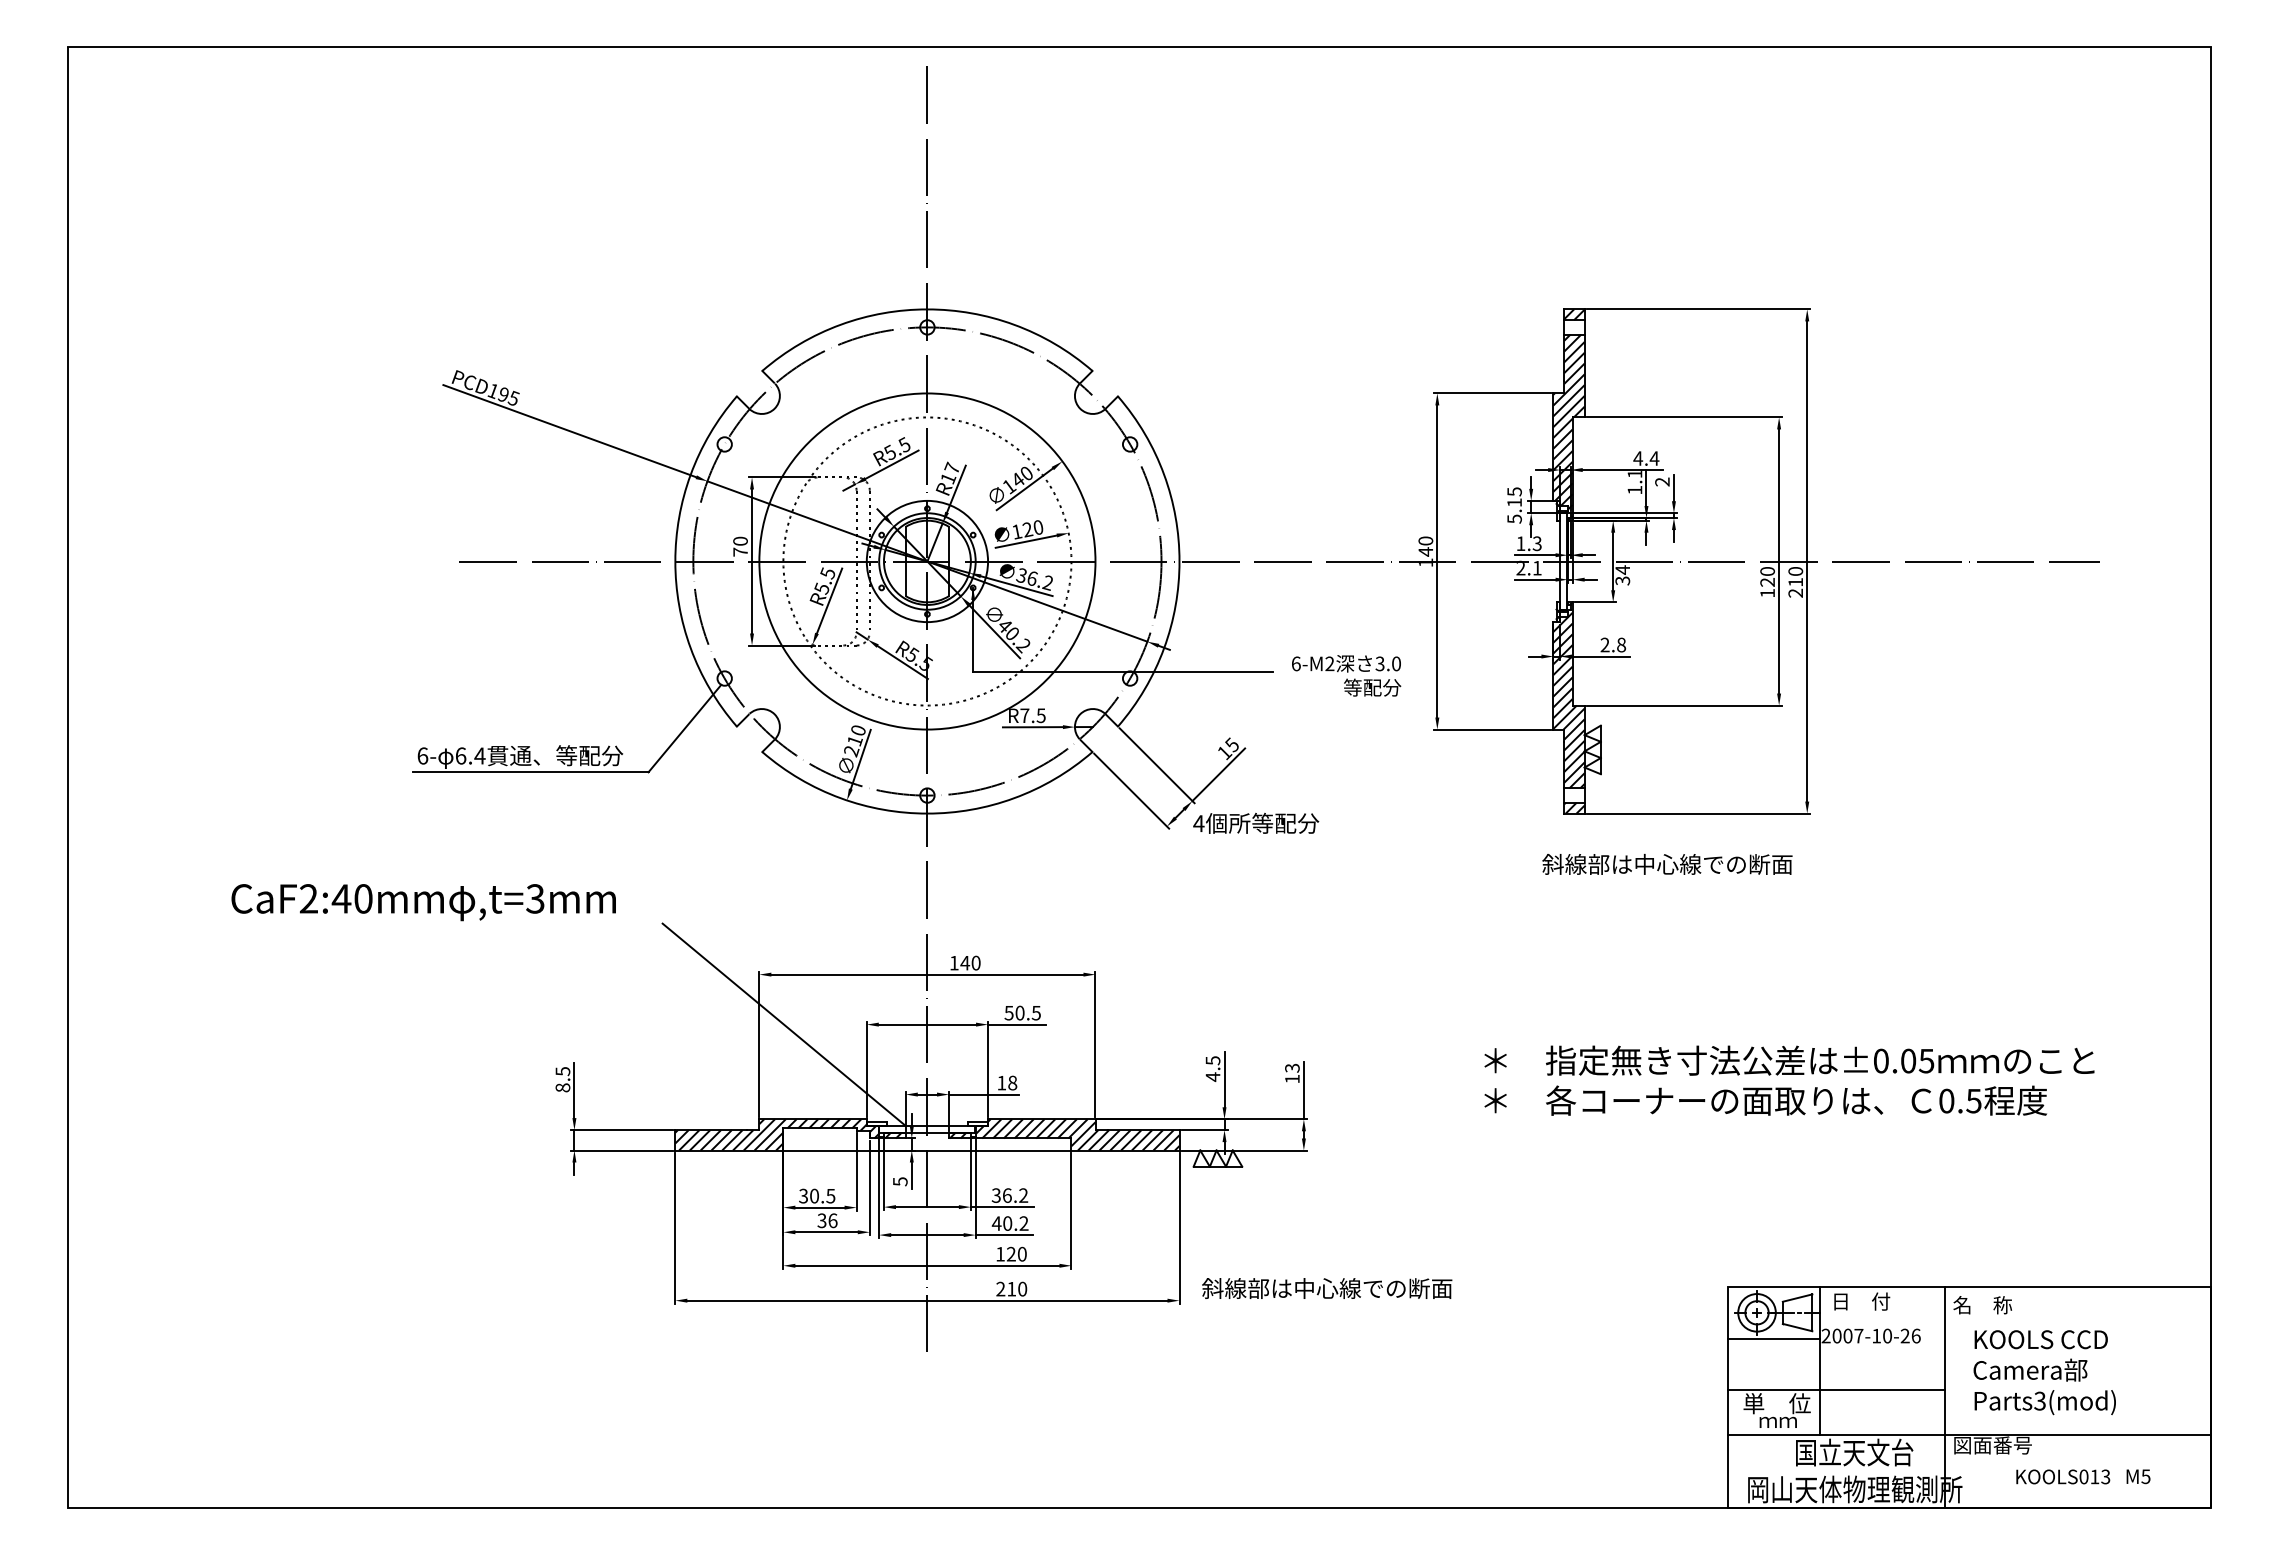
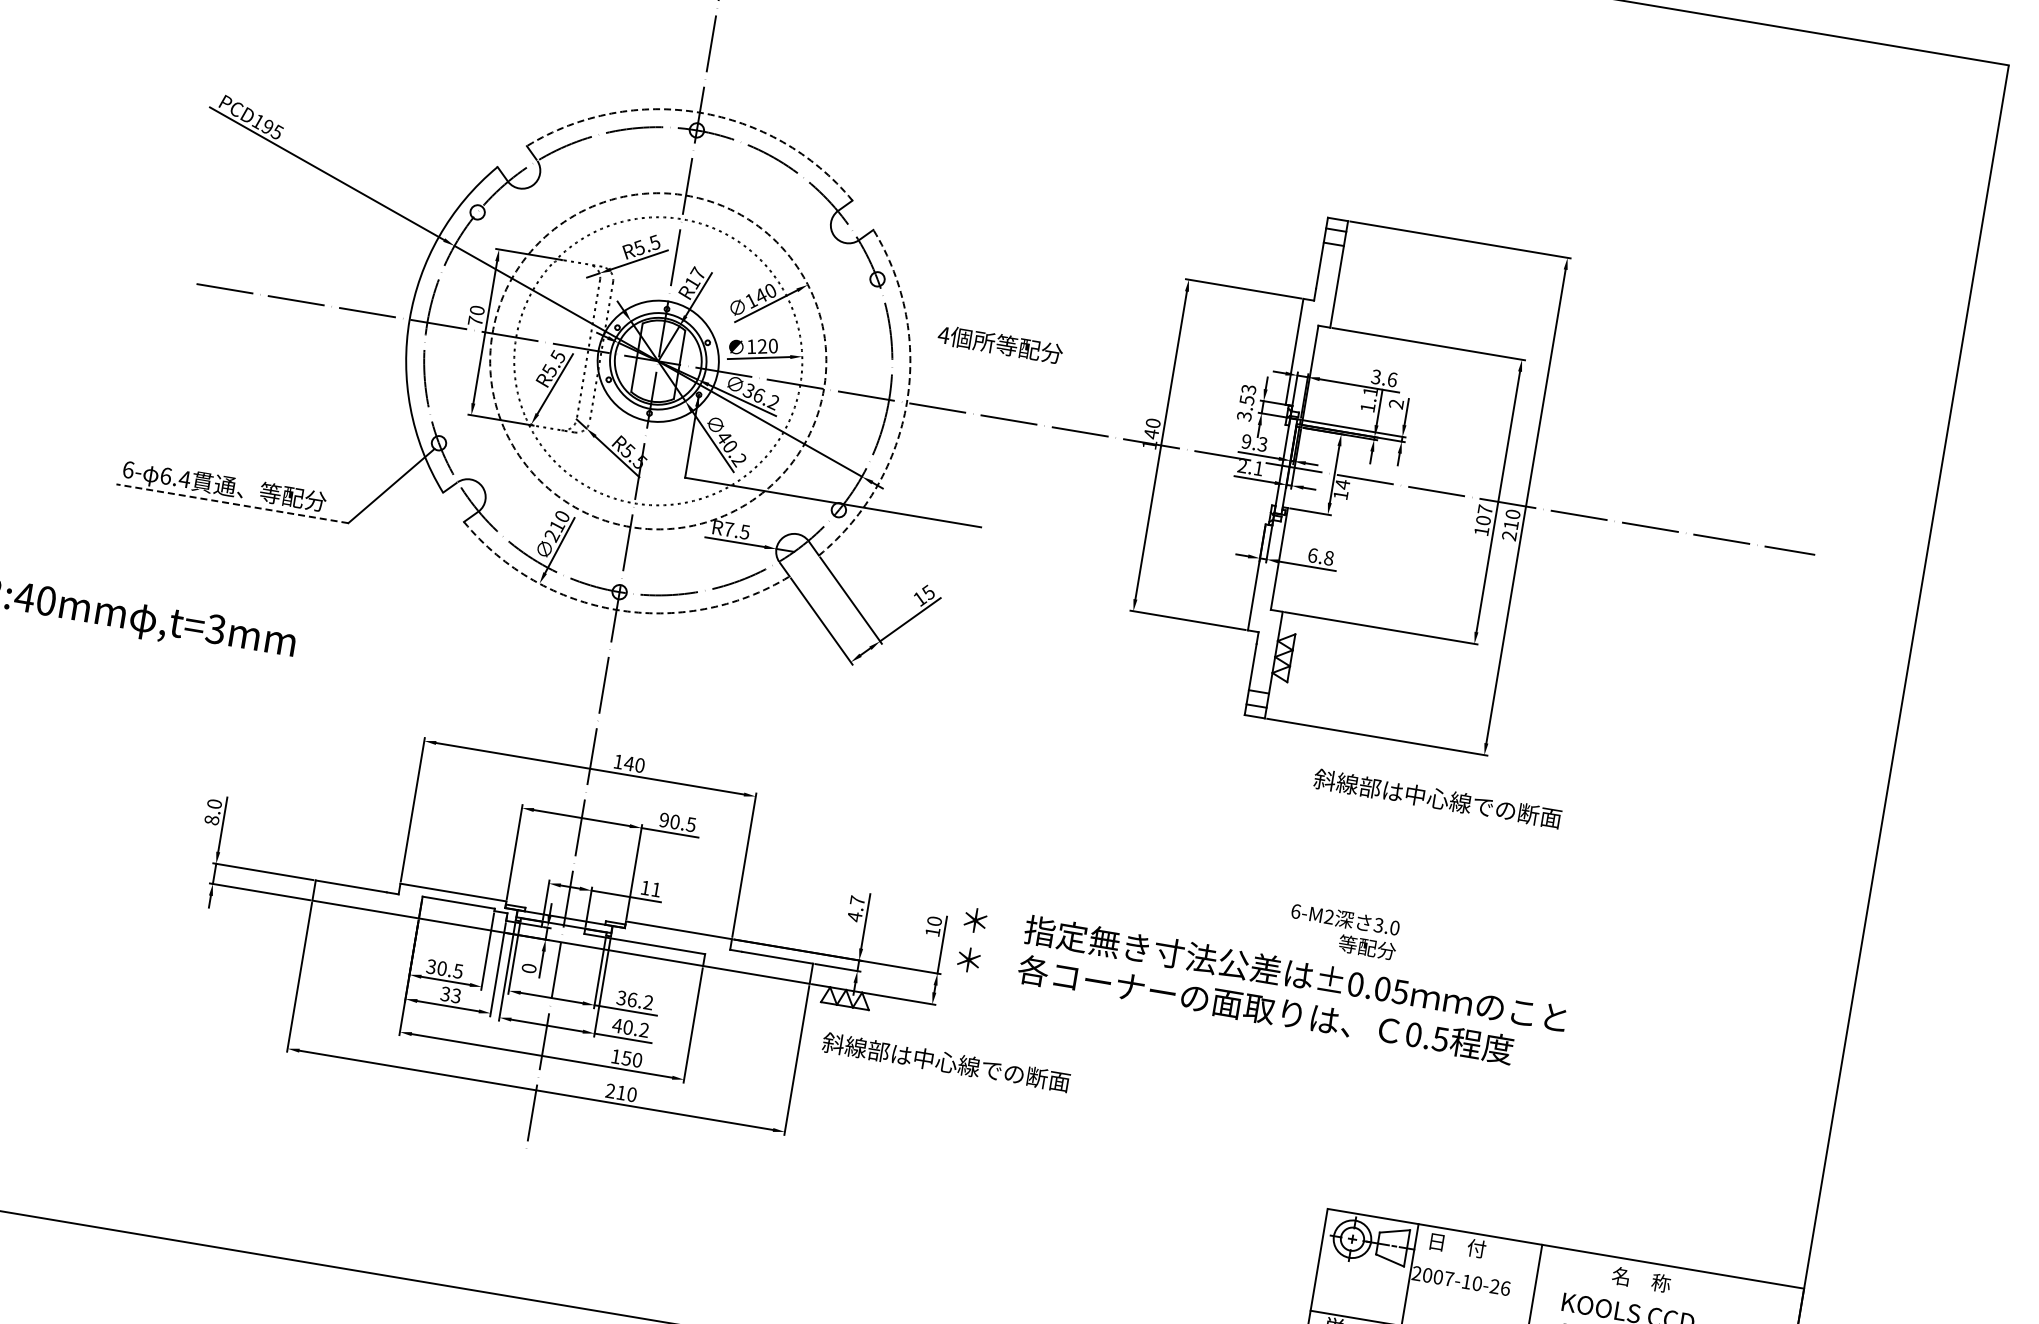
arc: (927, 309) -> (699, 112), solid -> dashed
hatch: (1574, 314) -> (1337, 224), removed
hatch: (1568, 427) -> (1312, 334), removed
text: (1646, 458) -> (1384, 378), 4.4 -> 3.6
text: (1514, 505) -> (1246, 402), 5.15 -> 3.53
text: (1520, 543) -> (1246, 441), 1.3 -> 9.3
circle: (927, 561) -> (658, 361), solid -> dashed
arc: (1179, 561) -> (906, 402), solid -> dashed
text: (1767, 576) -> (1484, 514), 120 -> 107
text: (1622, 580) -> (1340, 494), 34 -> 14
text: (1604, 644) -> (1312, 554), 2.8 -> 6.8
text: (1346, 675) -> (1343, 931), moved
hatch: (1568, 695) -> (1268, 599), removed
line: (530, 772) -> (231, 503), solid -> dashed
hatch: (1574, 807) -> (1255, 710), removed
arc: (927, 813) -> (616, 609), solid -> dashed
text: (1256, 822) -> (1000, 343), moved
text: (1667, 864) -> (1437, 798), moved
text: (1008, 1012) -> (663, 819), 50.5 -> 90.5
line: (783, 1024) -> (439, 794), removed
text: (1212, 1060) -> (857, 900), 4.5 -> 4.7
text: (1292, 1067) -> (934, 920), 13 -> 10
text: (562, 1071) -> (214, 804), 8.5 -> 8.0
text: (1789, 1080) -> (1262, 988), moved
text: (1012, 1082) -> (656, 889), 18 -> 11
hatch: (788, 1134) -> (426, 903), removed
hatch: (1064, 1134) -> (698, 949), removed
text: (900, 1181) -> (529, 968), 5 -> 0
text: (832, 1220) -> (455, 995), 36 -> 33
text: (1010, 1253) -> (625, 1057), 120 -> 150
text: (1327, 1288) -> (946, 1062), moved
text: (1982, 1305) -> (1641, 1280), moved
line: (1773, 1338) -> (1364, 1267), removed

